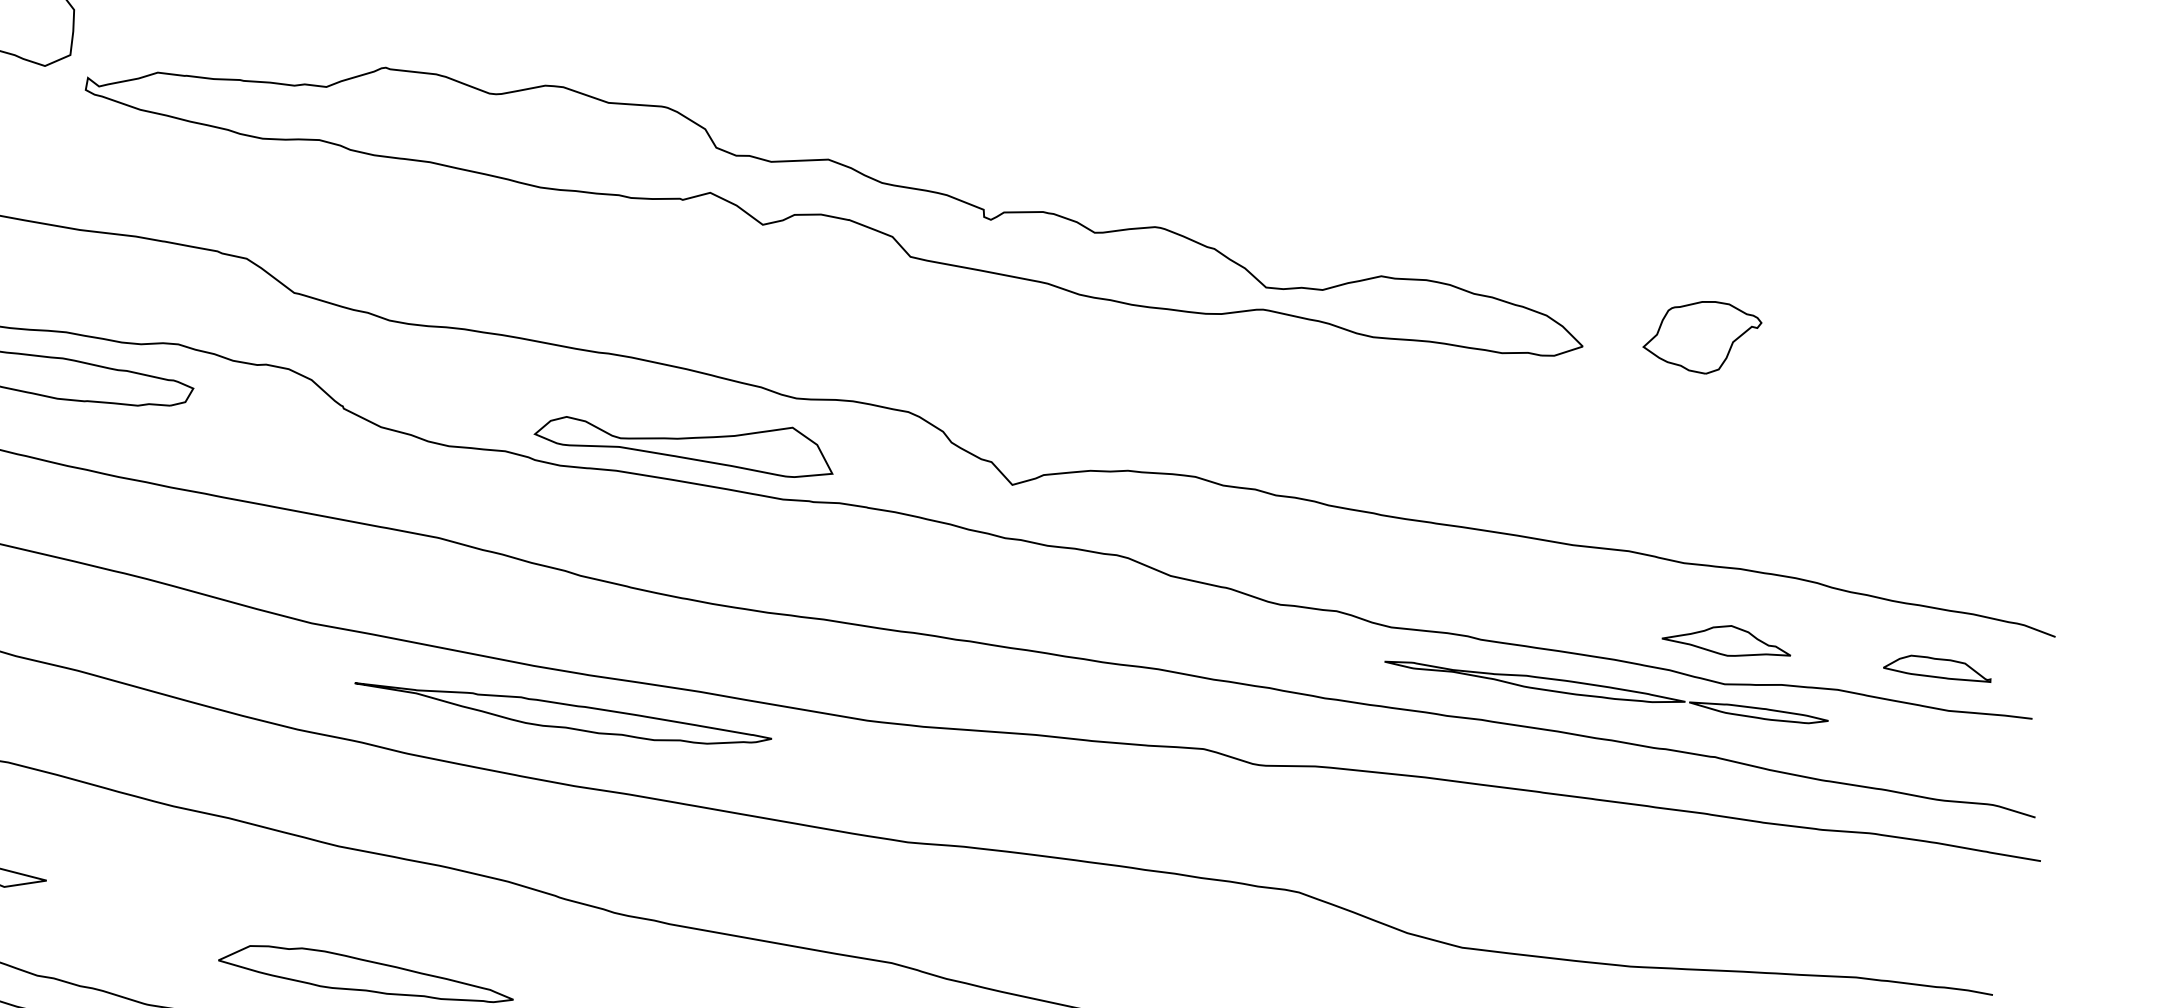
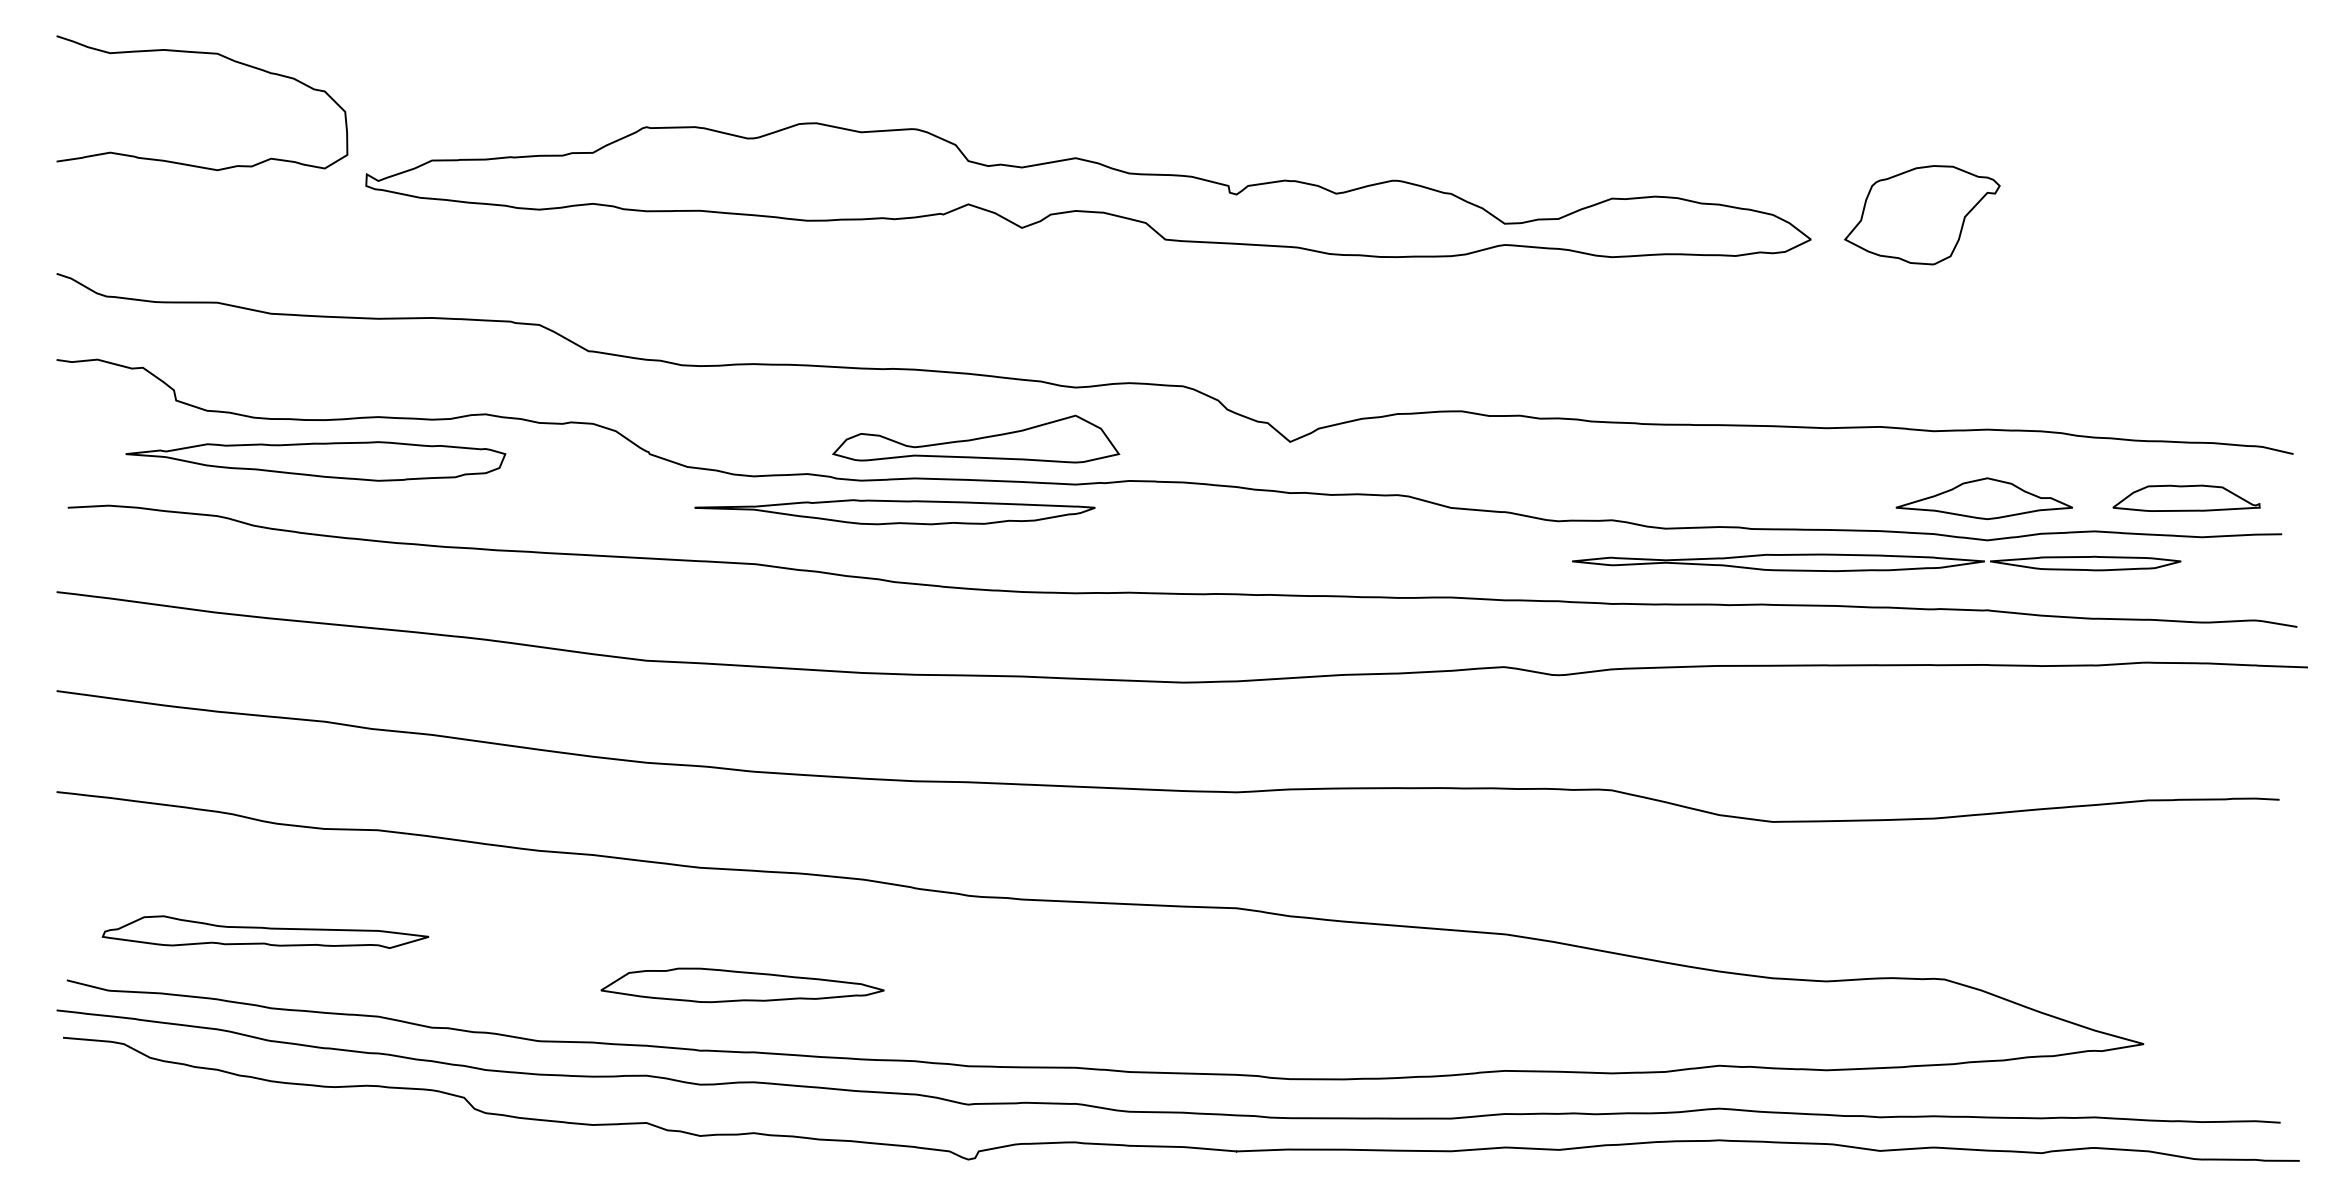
part: (1702, 336) -> (1922, 215), size x1.43
part: (1726, 640) -> (1983, 498), size x1.43
part: (1938, 667) -> (2186, 497), size x1.43
part: (1606, 691) -> (1876, 562), size x1.43
part: (562, 715) -> (894, 512), moved

